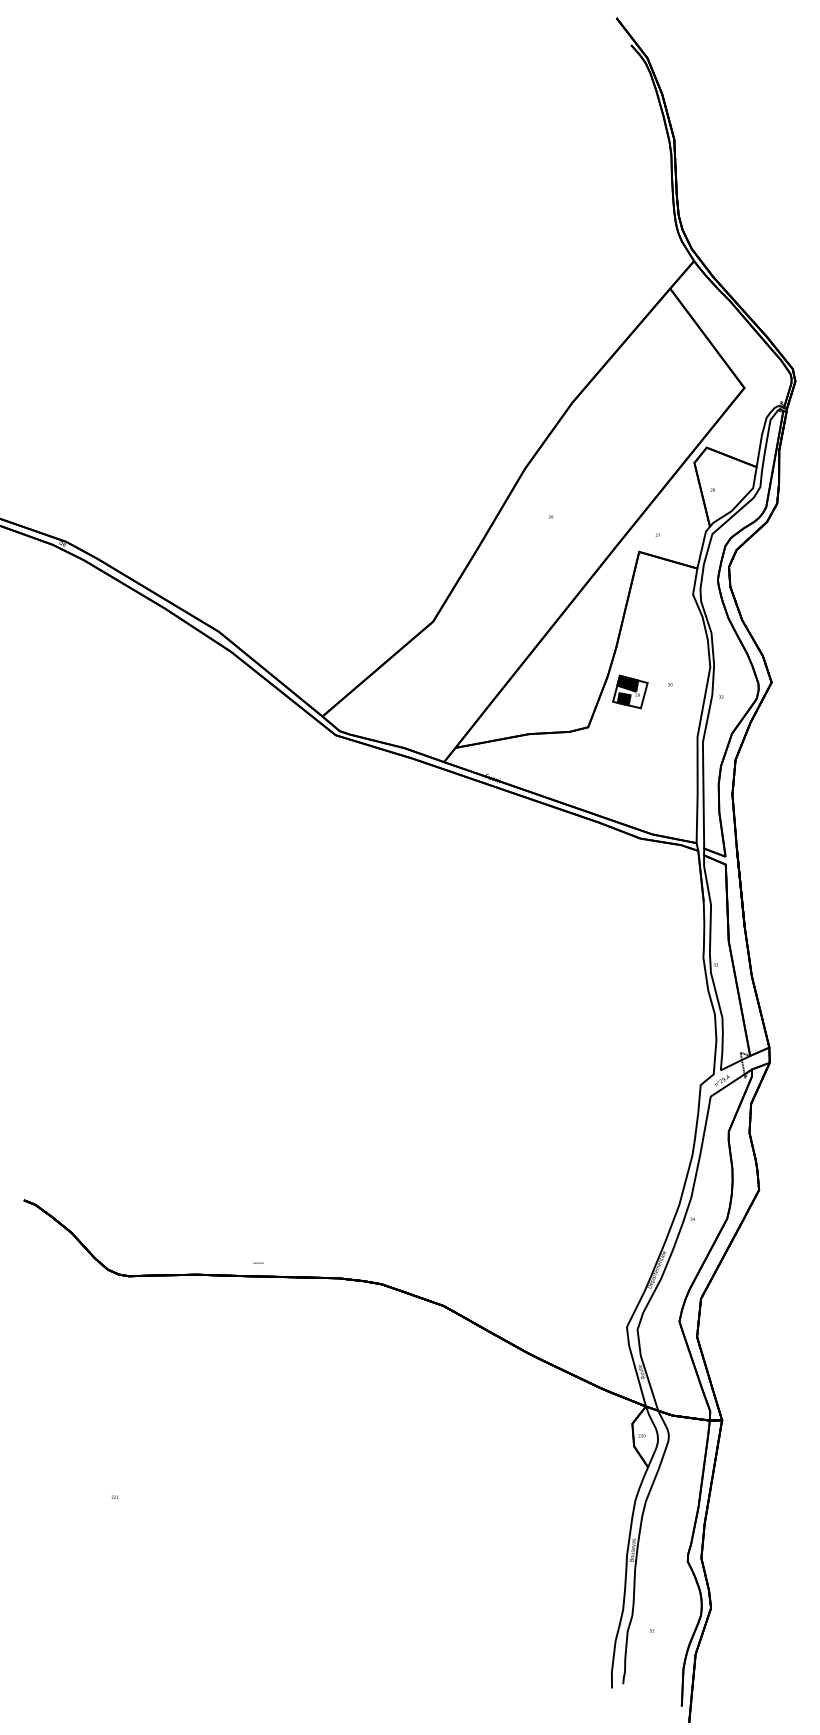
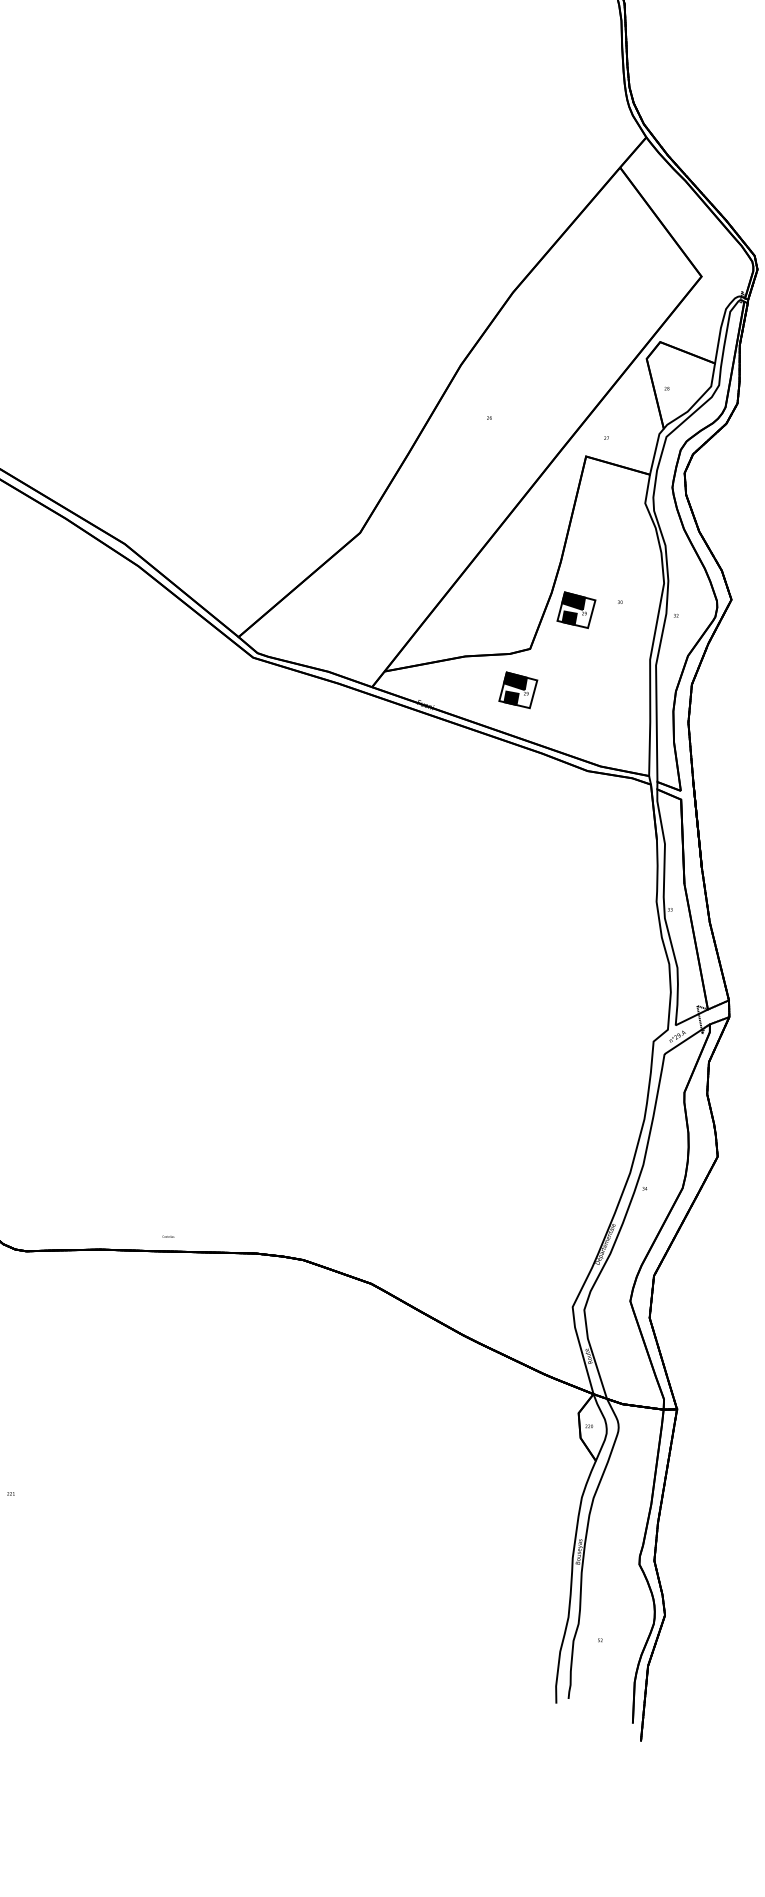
part: (577, 764) -> (518, 689), added

